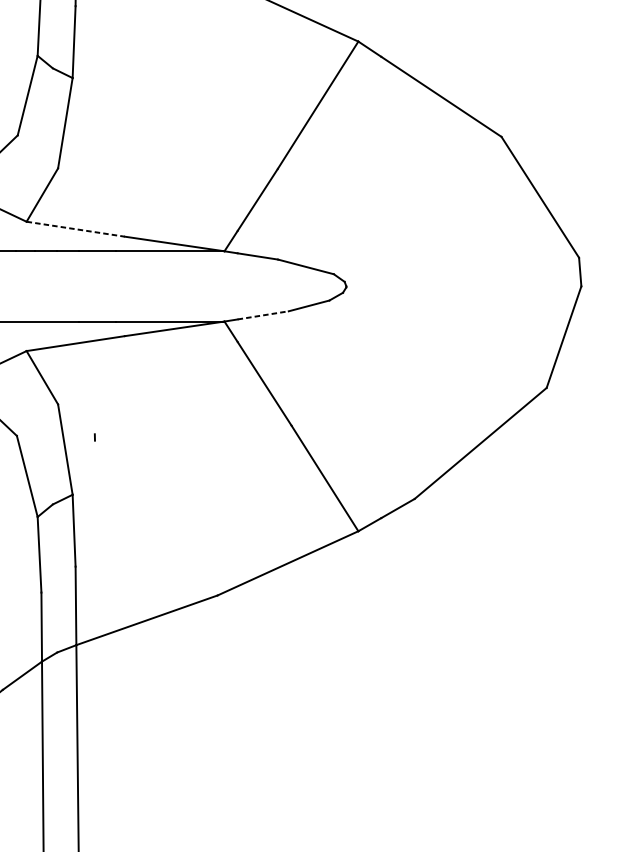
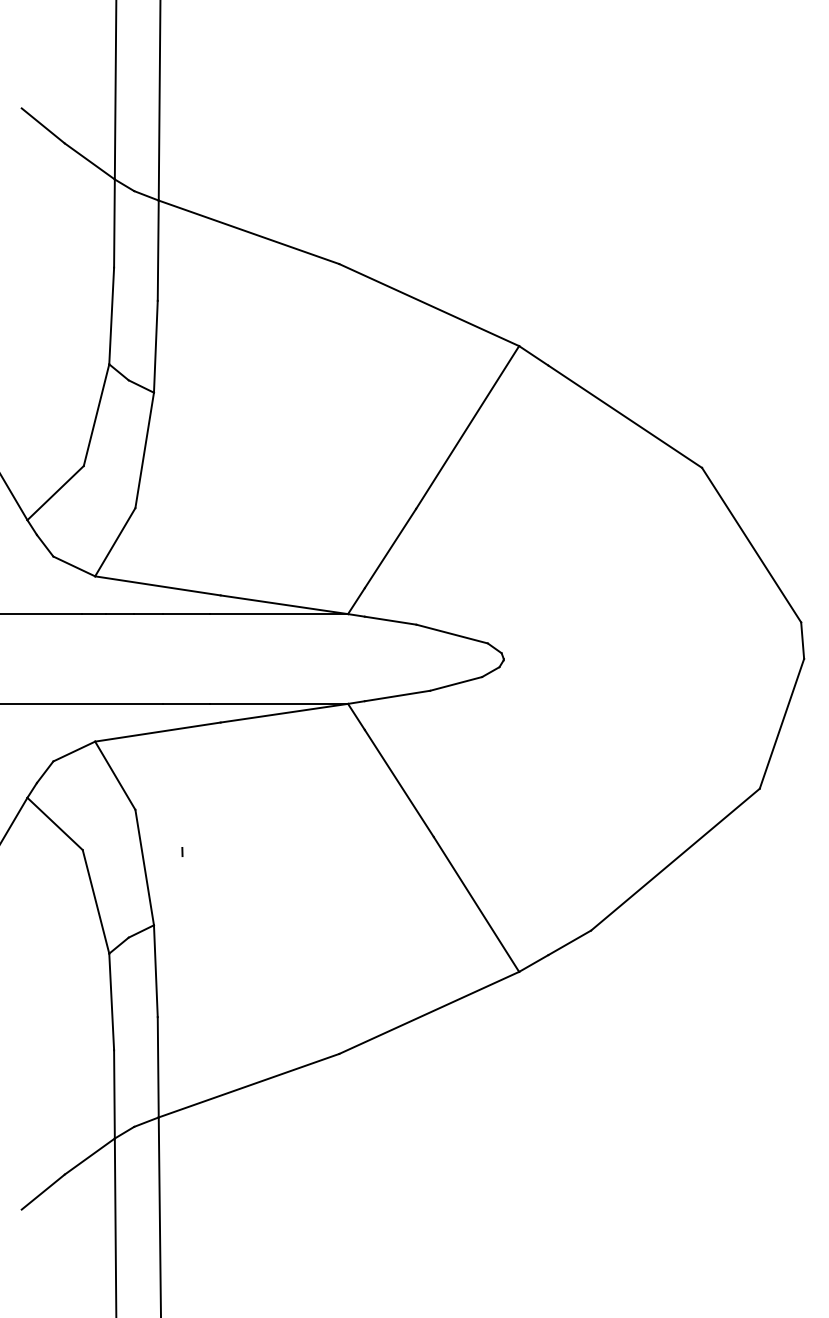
line: (76, 228) -> (158, 585), dashed -> solid
line: (263, 314) -> (398, 695), dashed -> solid

